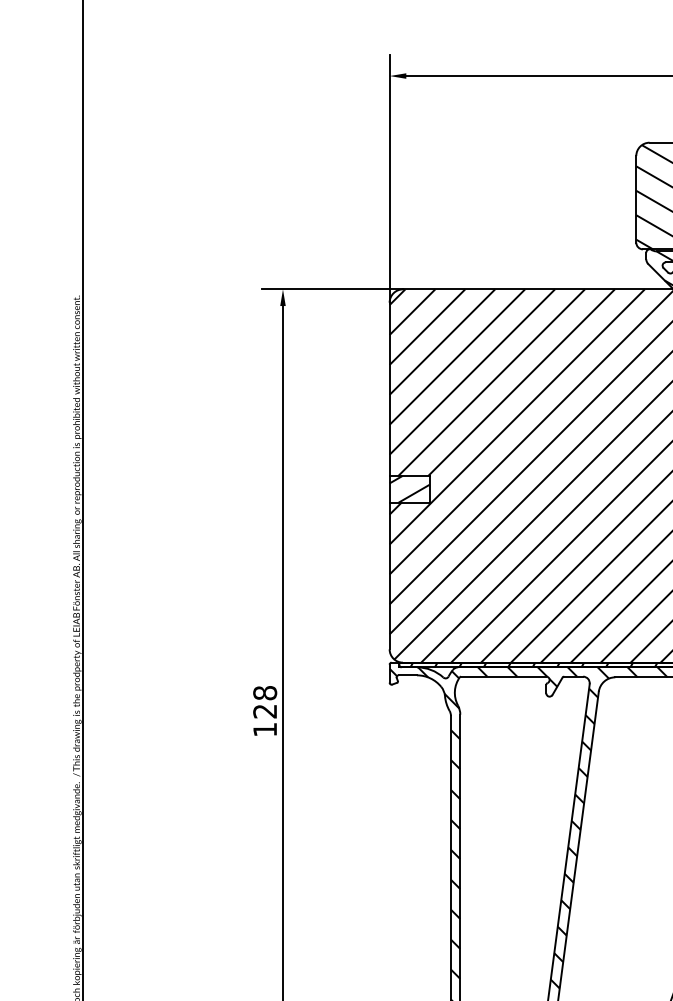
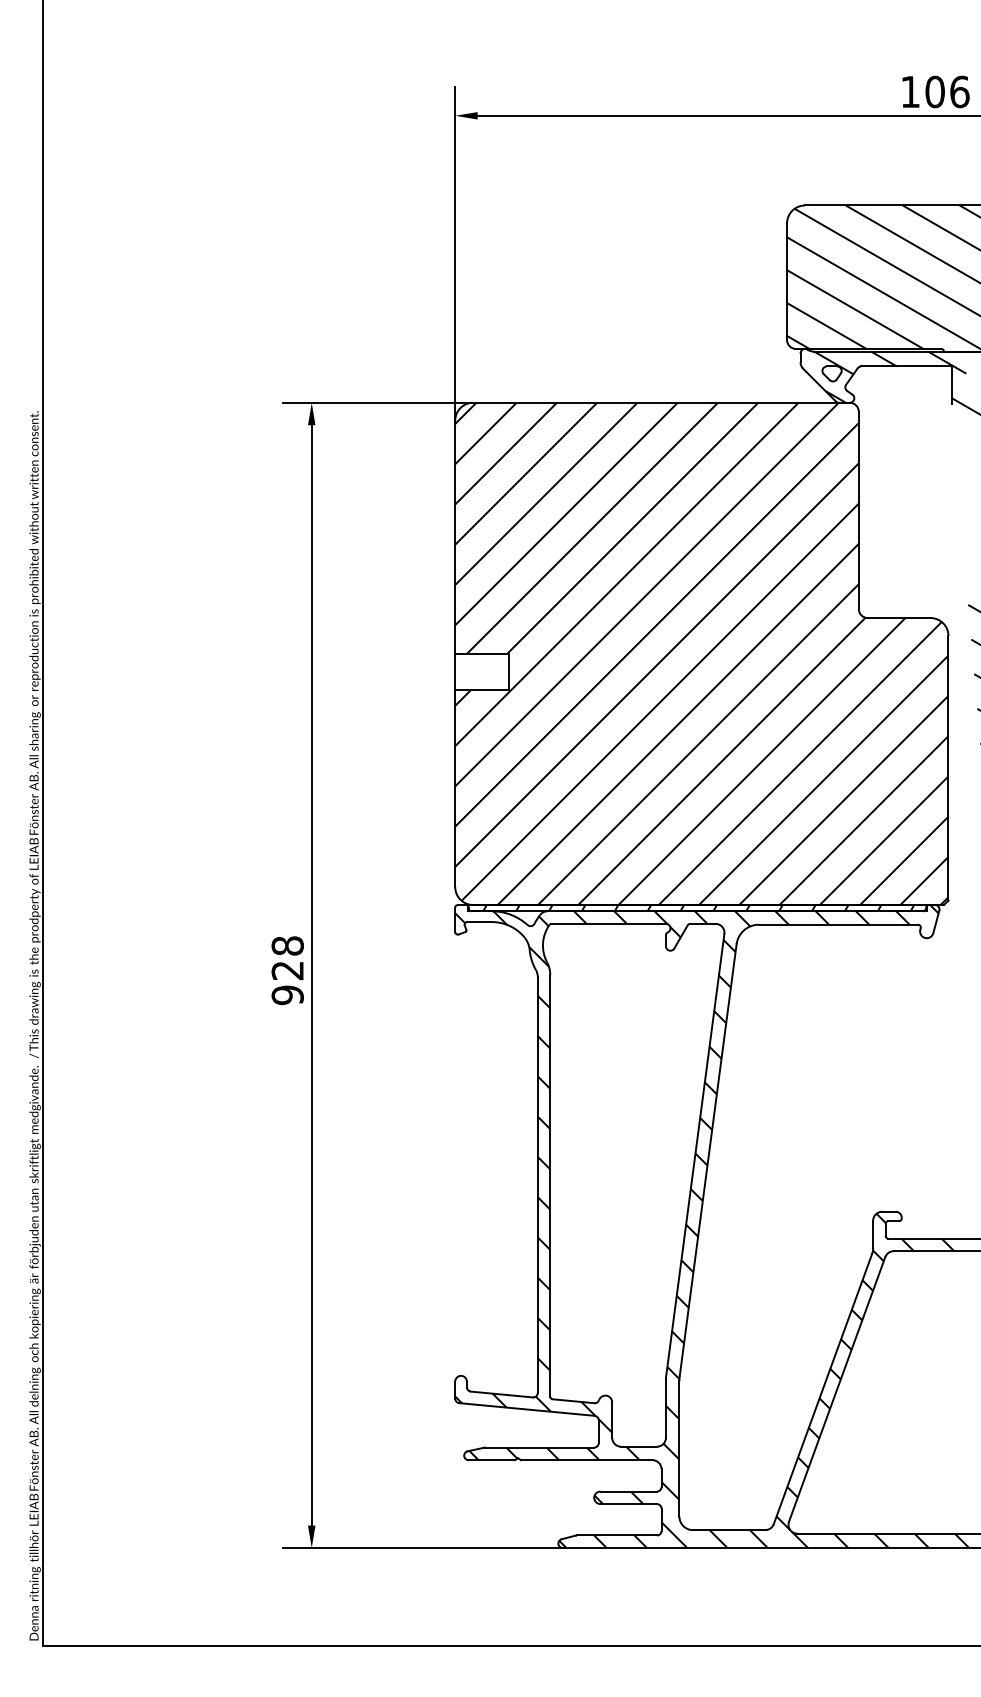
hatch: (409, 489) -> (482, 671), removed
text: (264, 729) -> (287, 995), 128 -> 928

